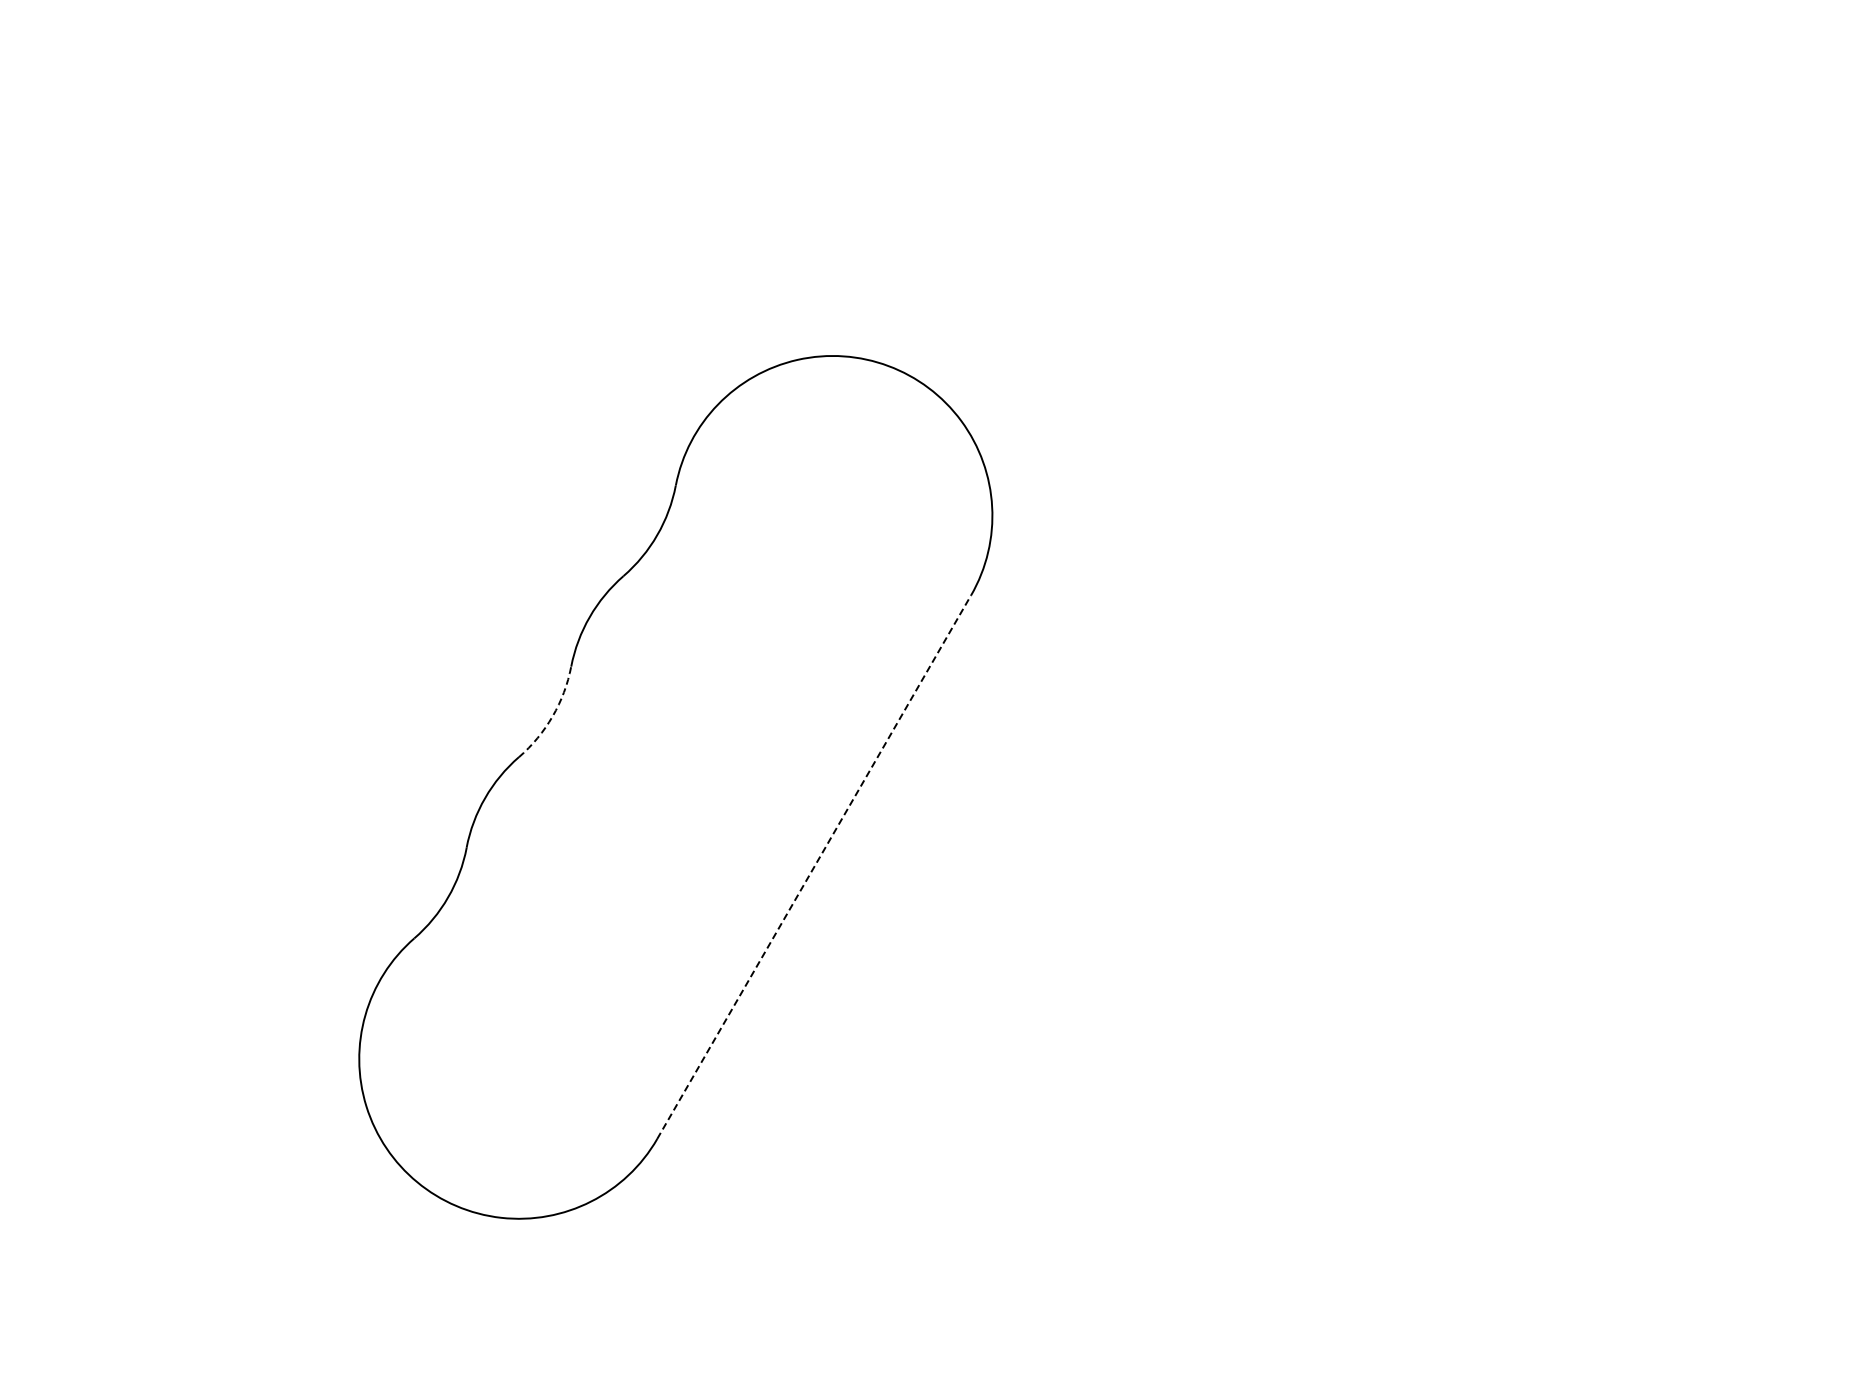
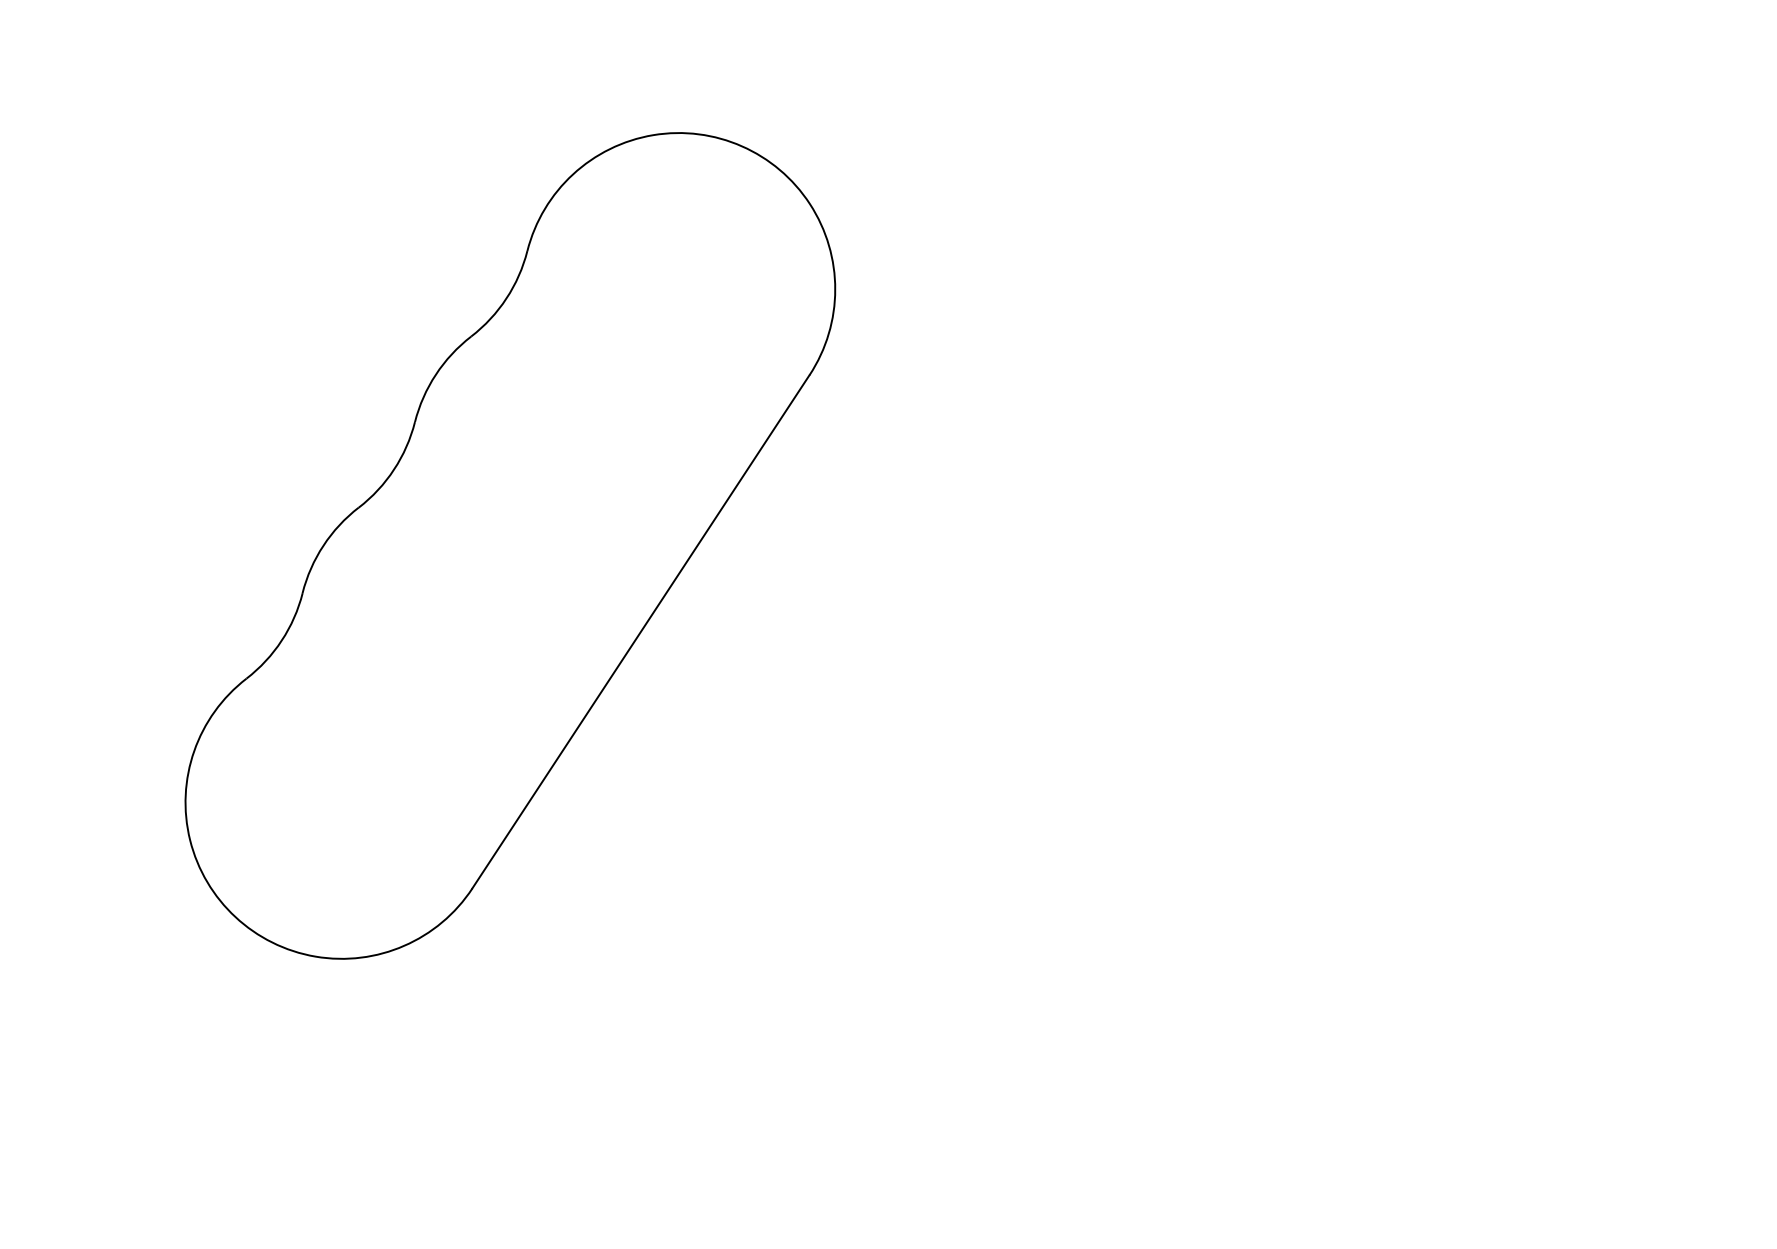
arc: (552, 716) -> (393, 469), dashed -> solid
line: (814, 867) -> (641, 632), dashed -> solid

